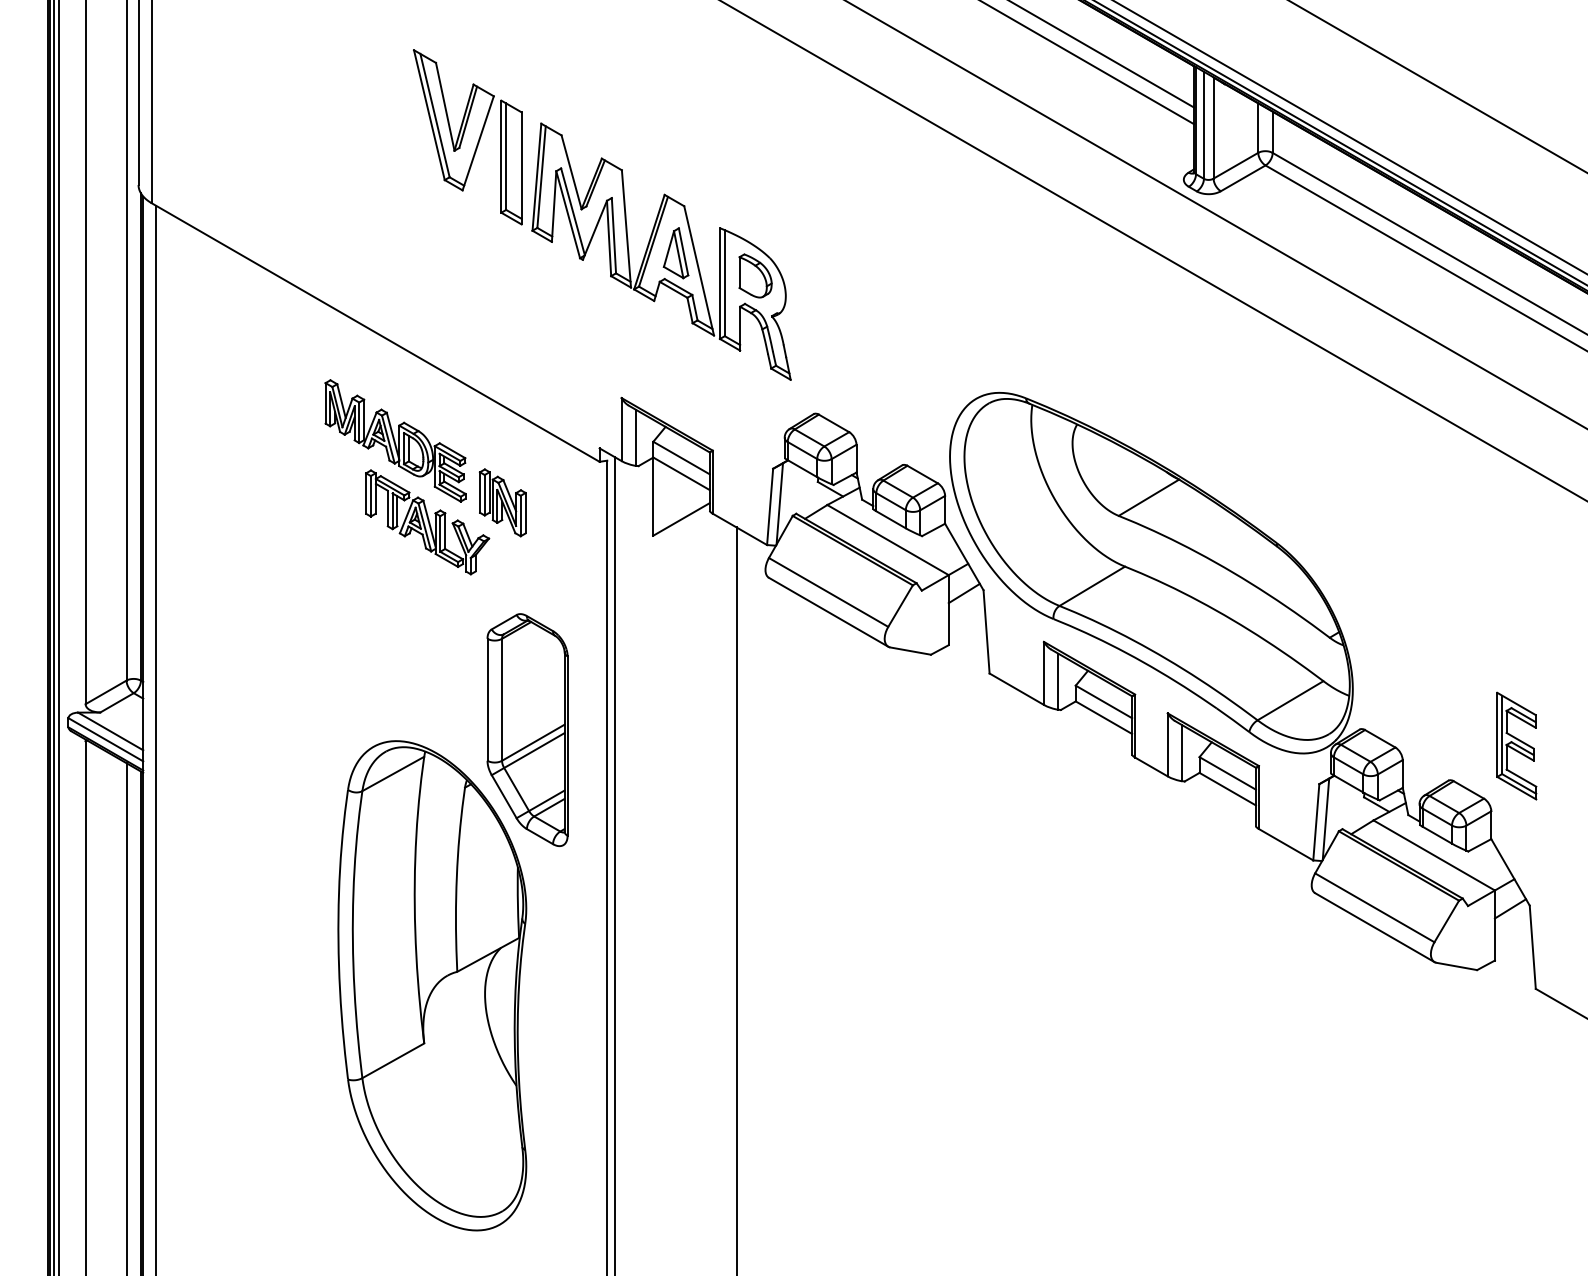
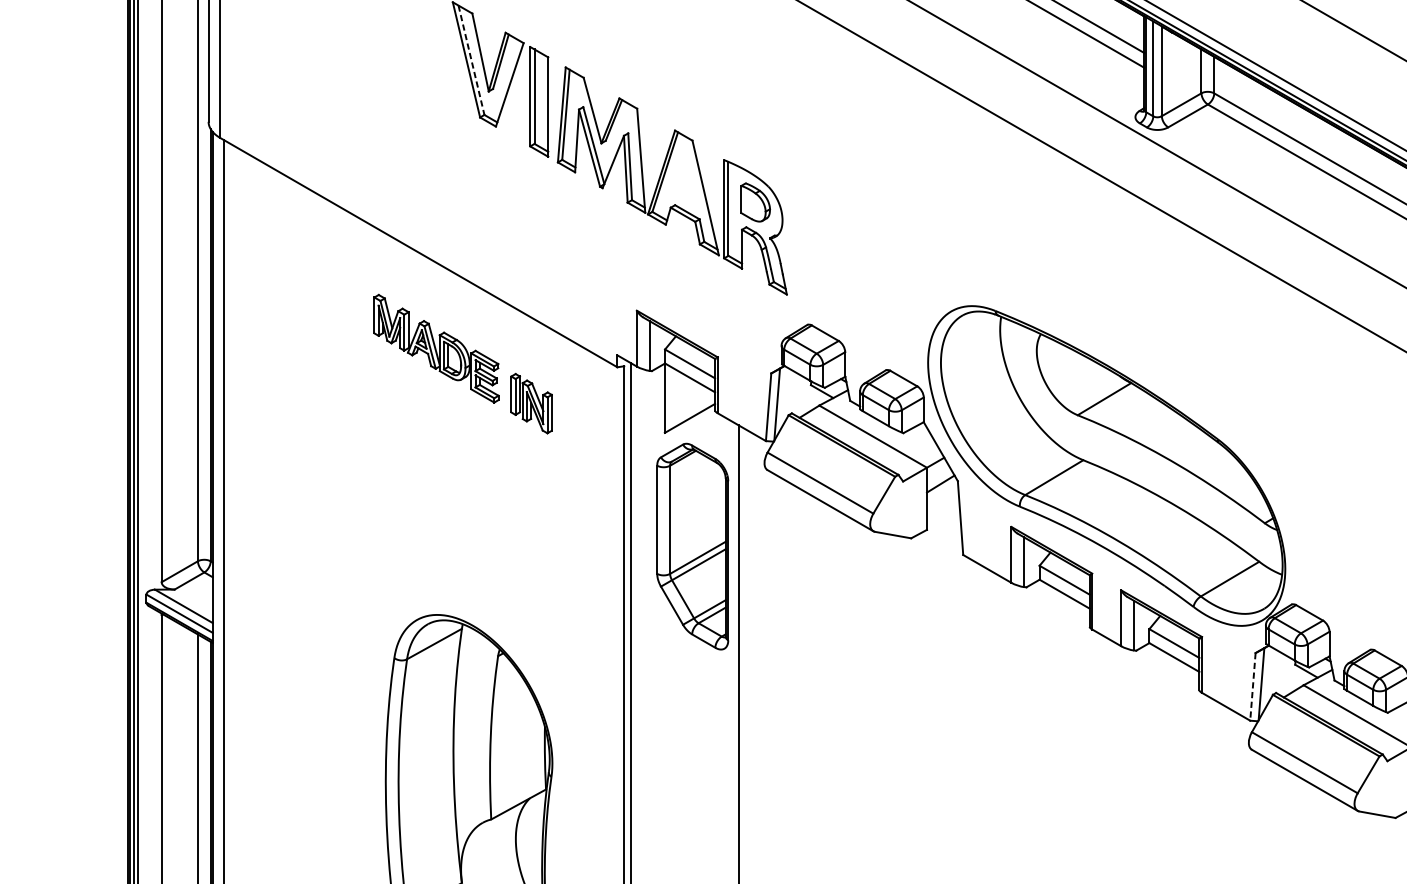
line: (435, 116) -> (471, 61), solid -> dashed
part: (675, 253) -> (684, 182), removed
part: (427, 522) -> (464, 421), removed
part: (527, 729) -> (692, 546), moved
line: (1316, 822) -> (1253, 687), solid -> dashed

